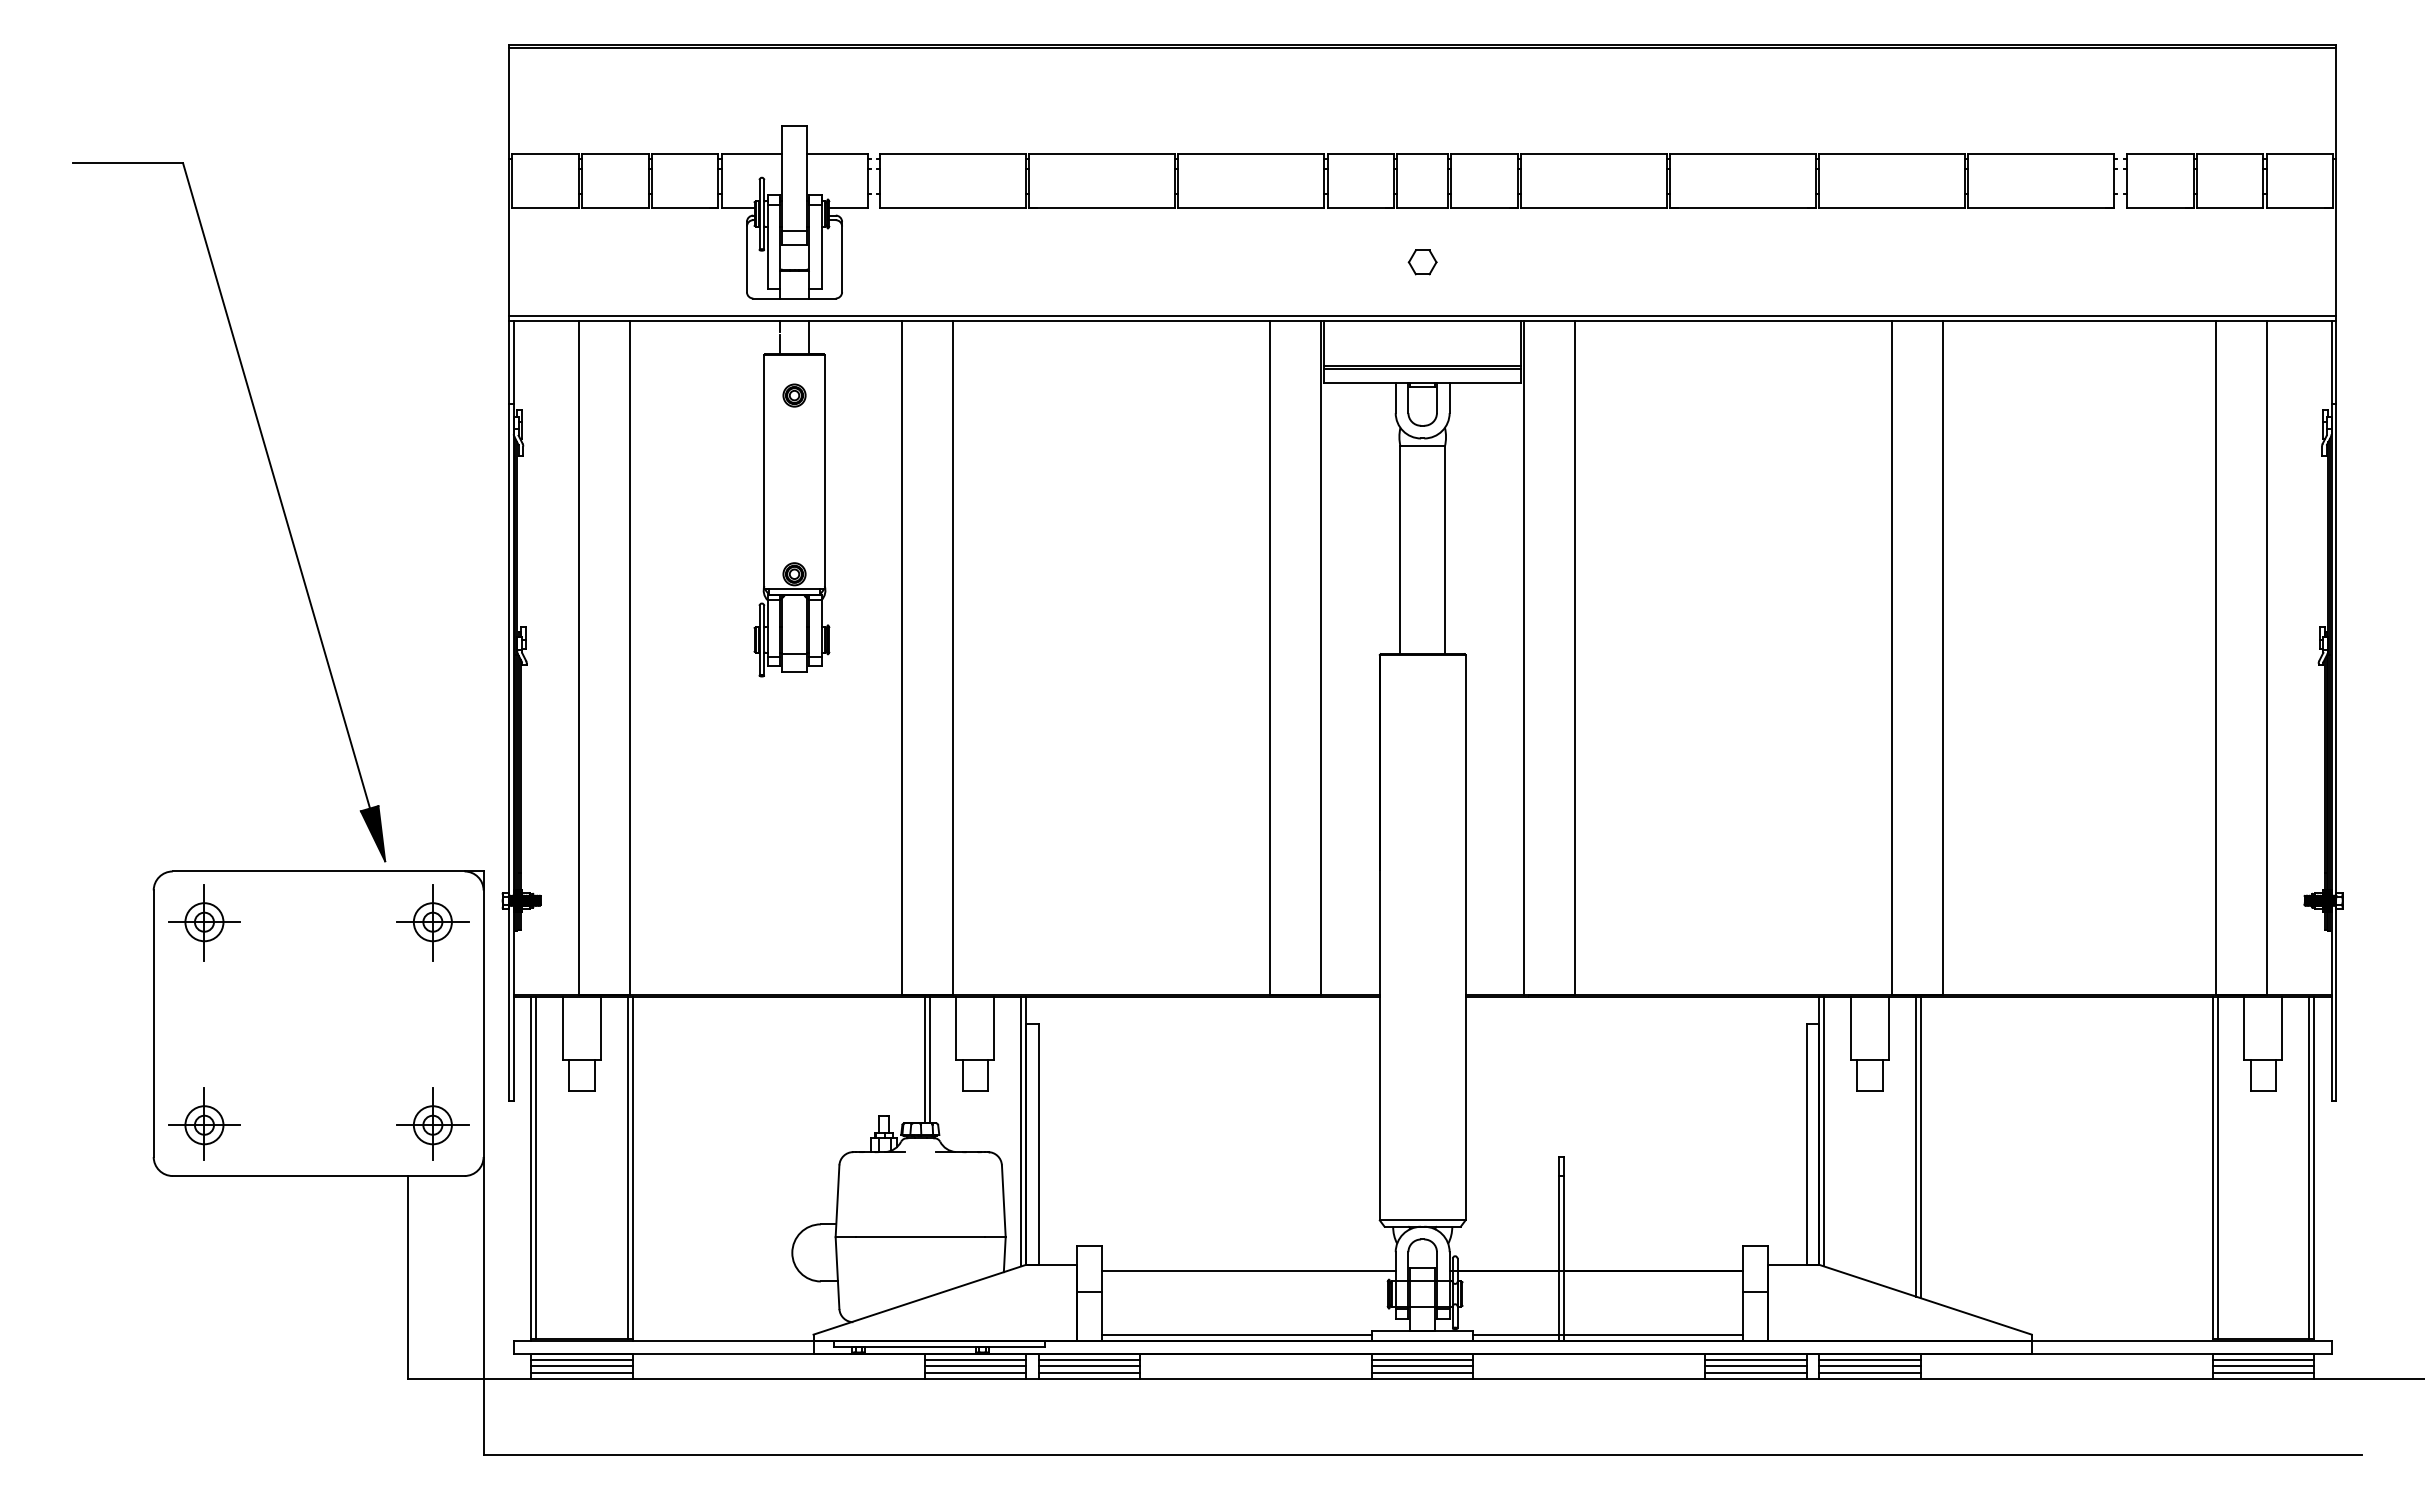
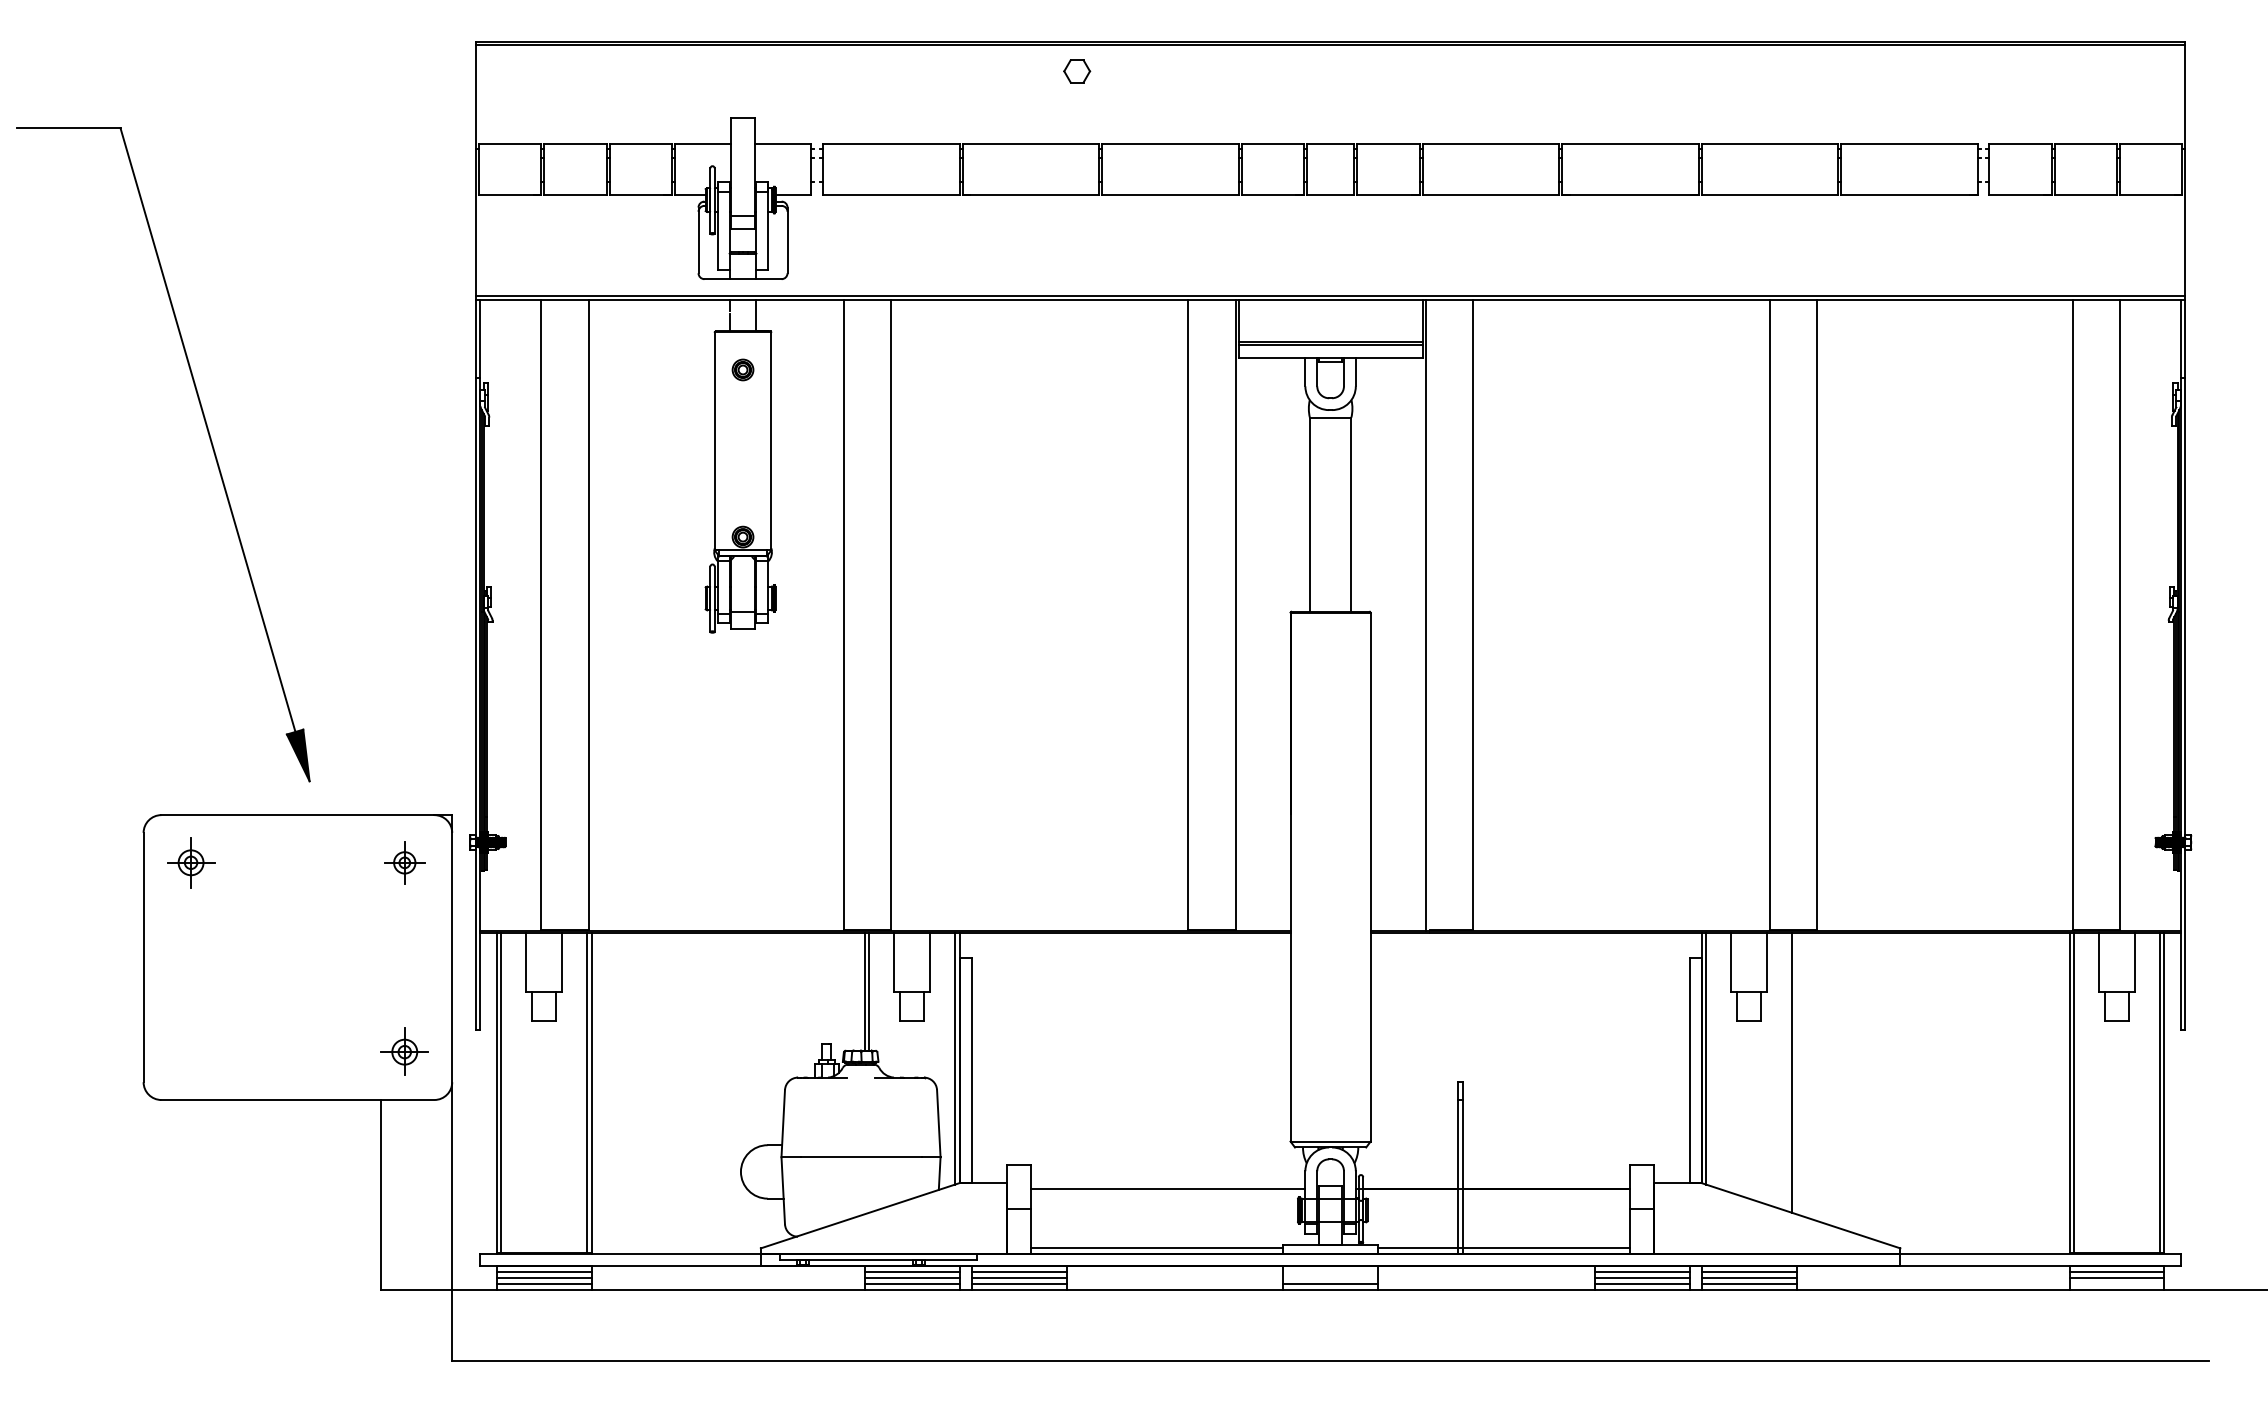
part: (1422, 262) -> (1076, 71), moved
part: (279, 500) -> (210, 443), moved
part: (204, 922) -> (191, 862), size x0.7
part: (432, 922) -> (404, 862), size x0.6
part: (204, 1123) -> (191, 1050), removed
part: (432, 1123) -> (404, 1050), size x0.7
line: (1920, 1147) -> (1796, 1073), removed
line: (1422, 1360) -> (1330, 1272), removed
line: (1422, 1366) -> (1330, 1278), removed
line: (2263, 1372) -> (2117, 1283), removed

